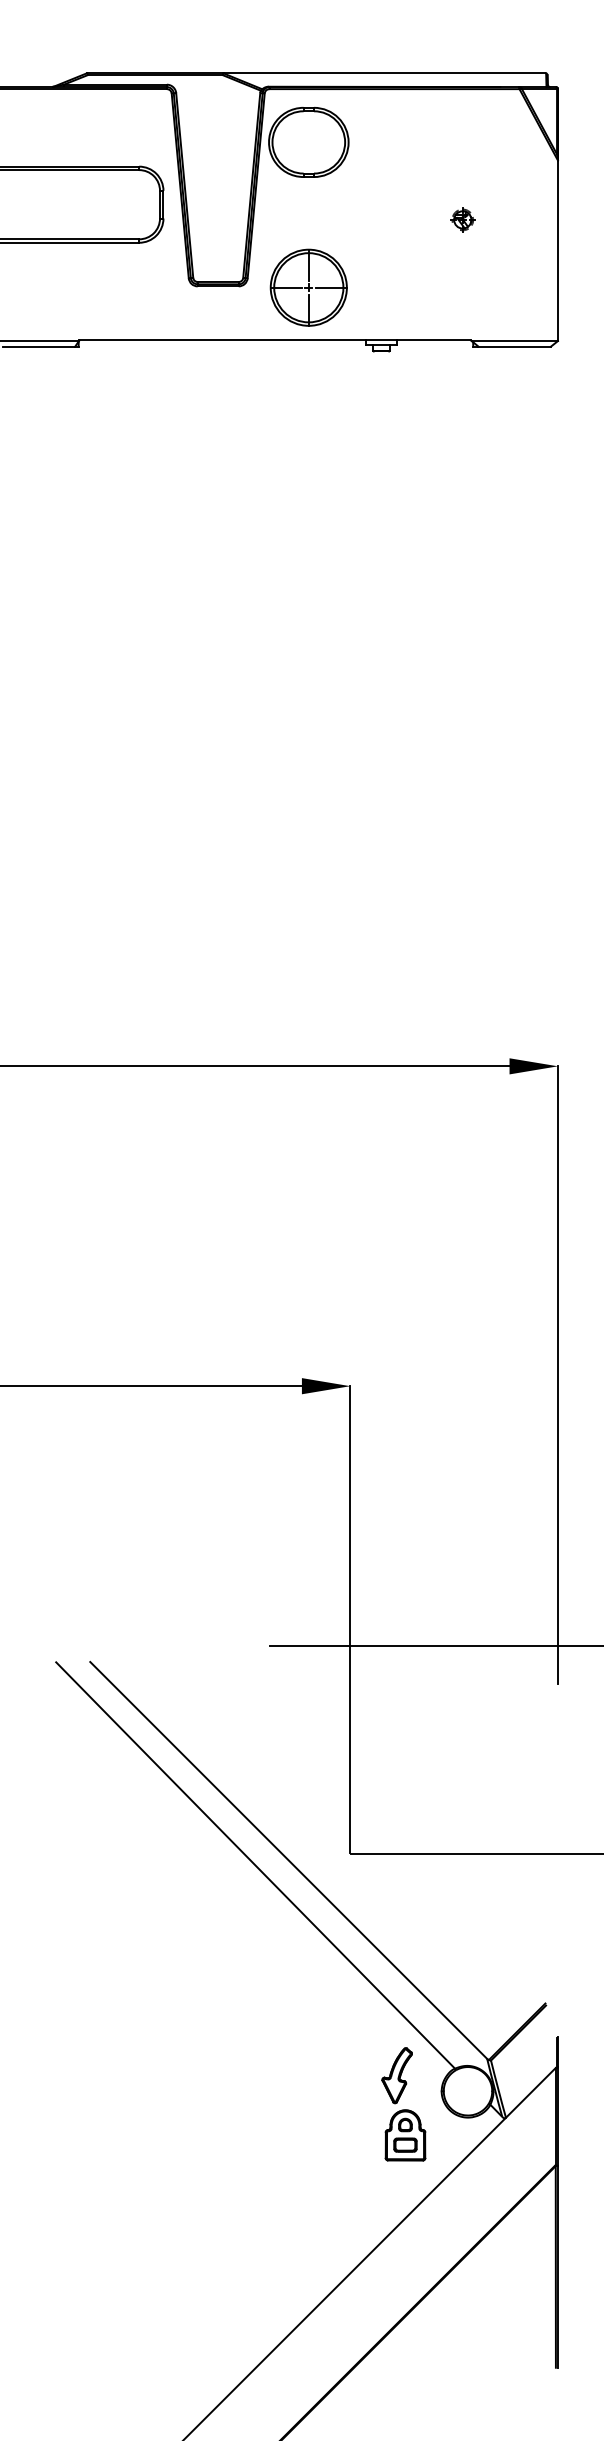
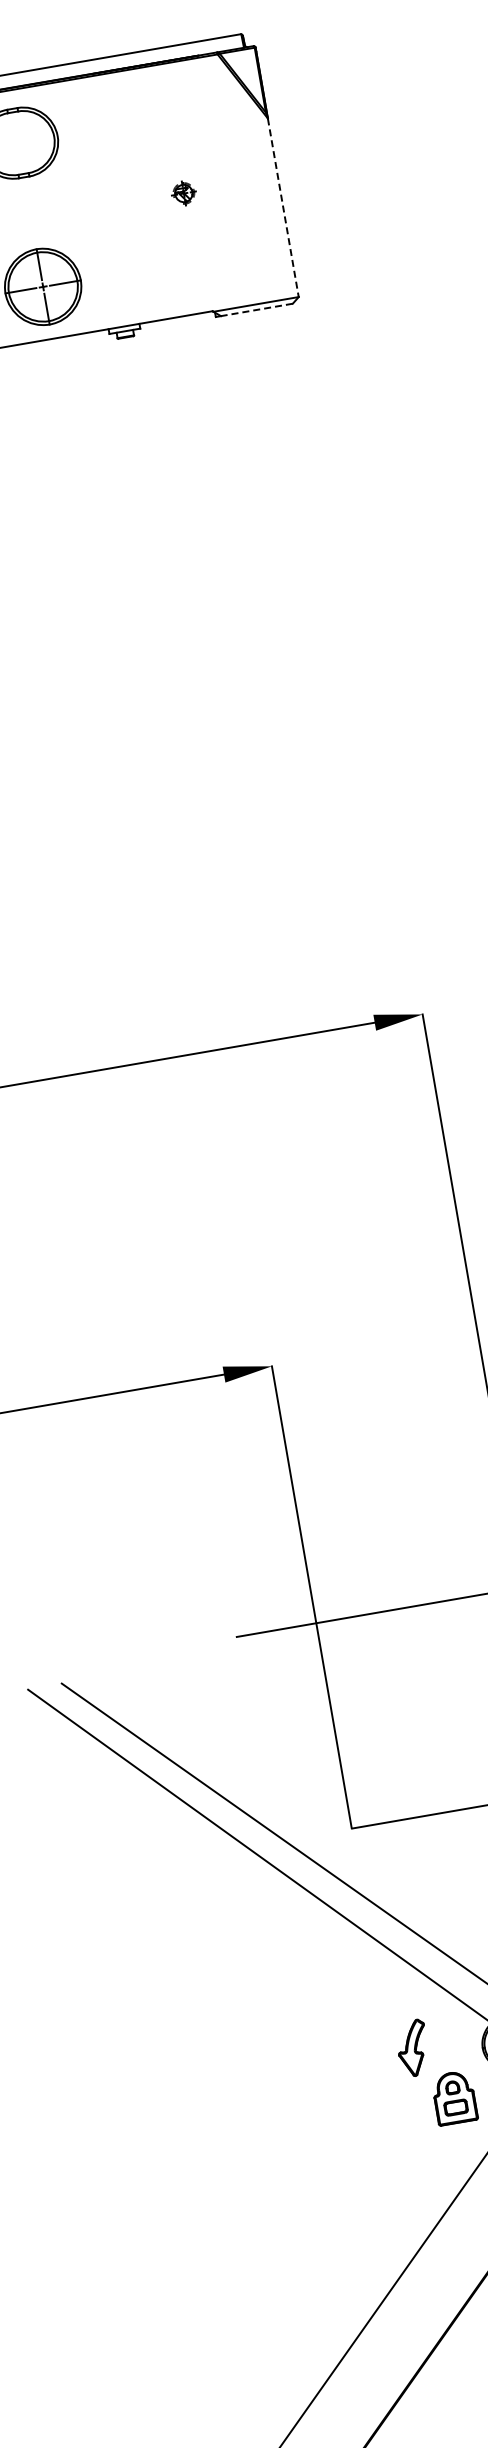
line: (557, 251) -> (282, 208), solid -> dashed
line: (514, 346) -> (256, 309), solid -> dashed
part: (396, 2075) -> (412, 2048), moved

